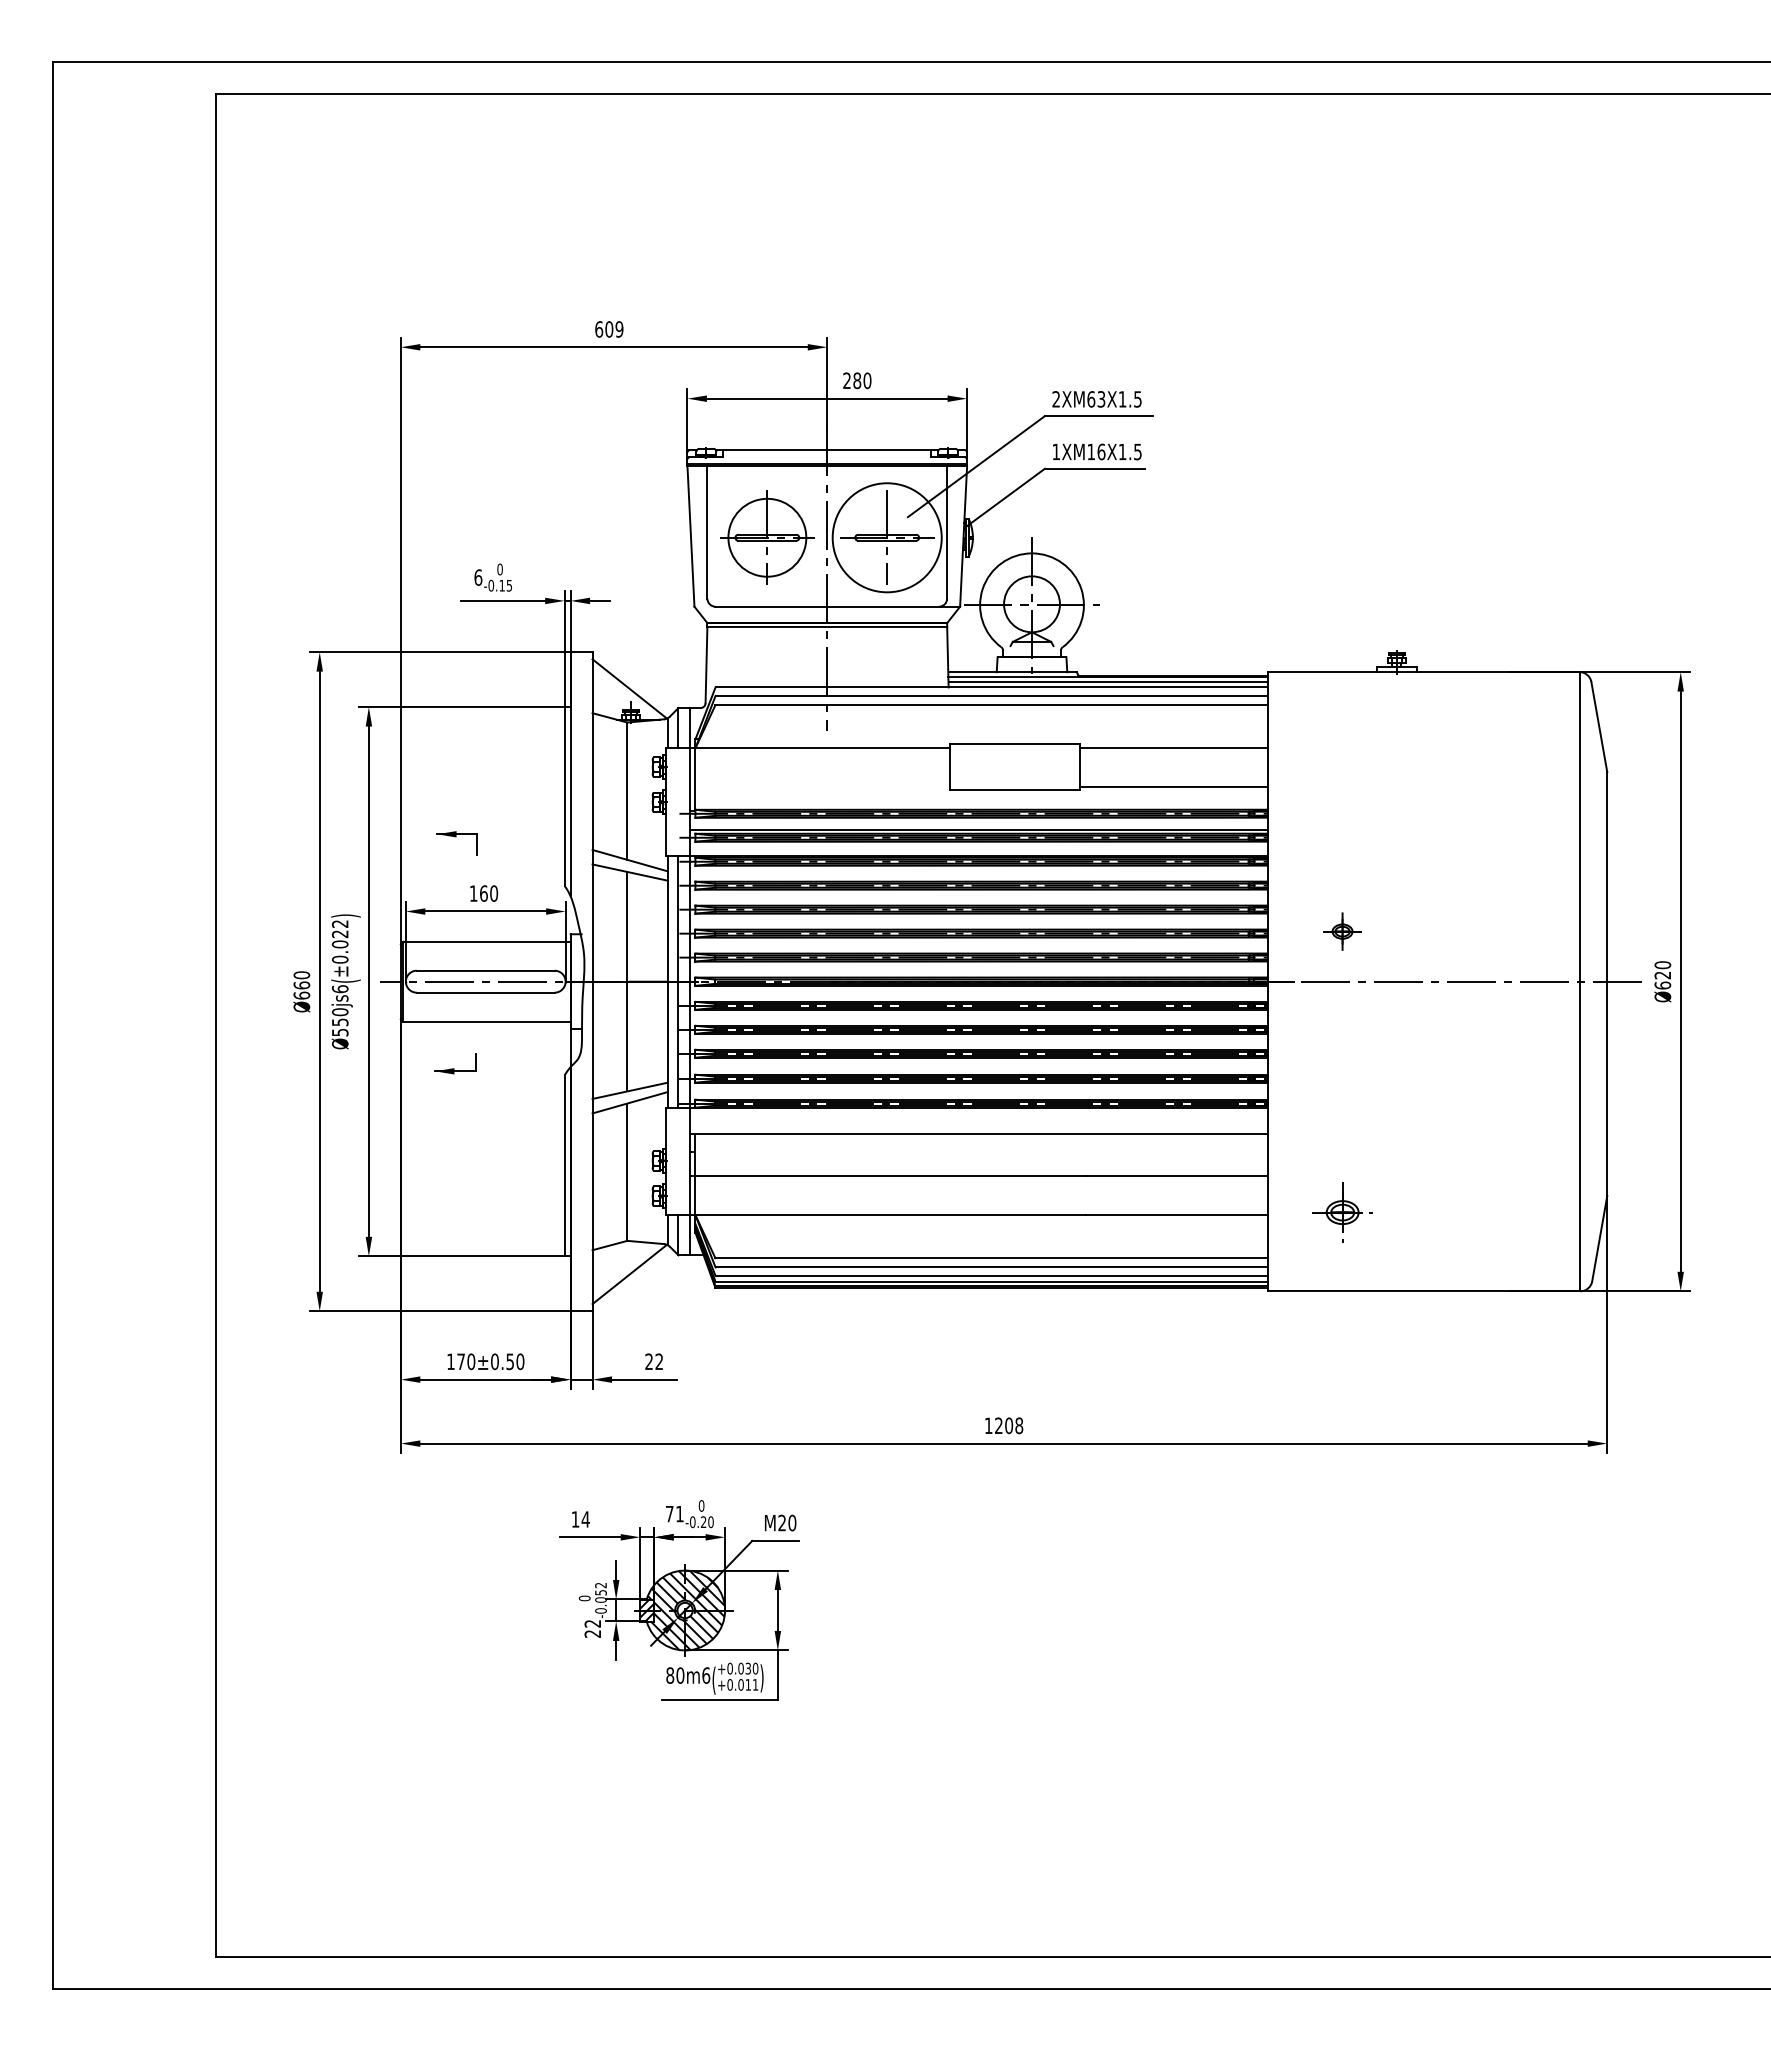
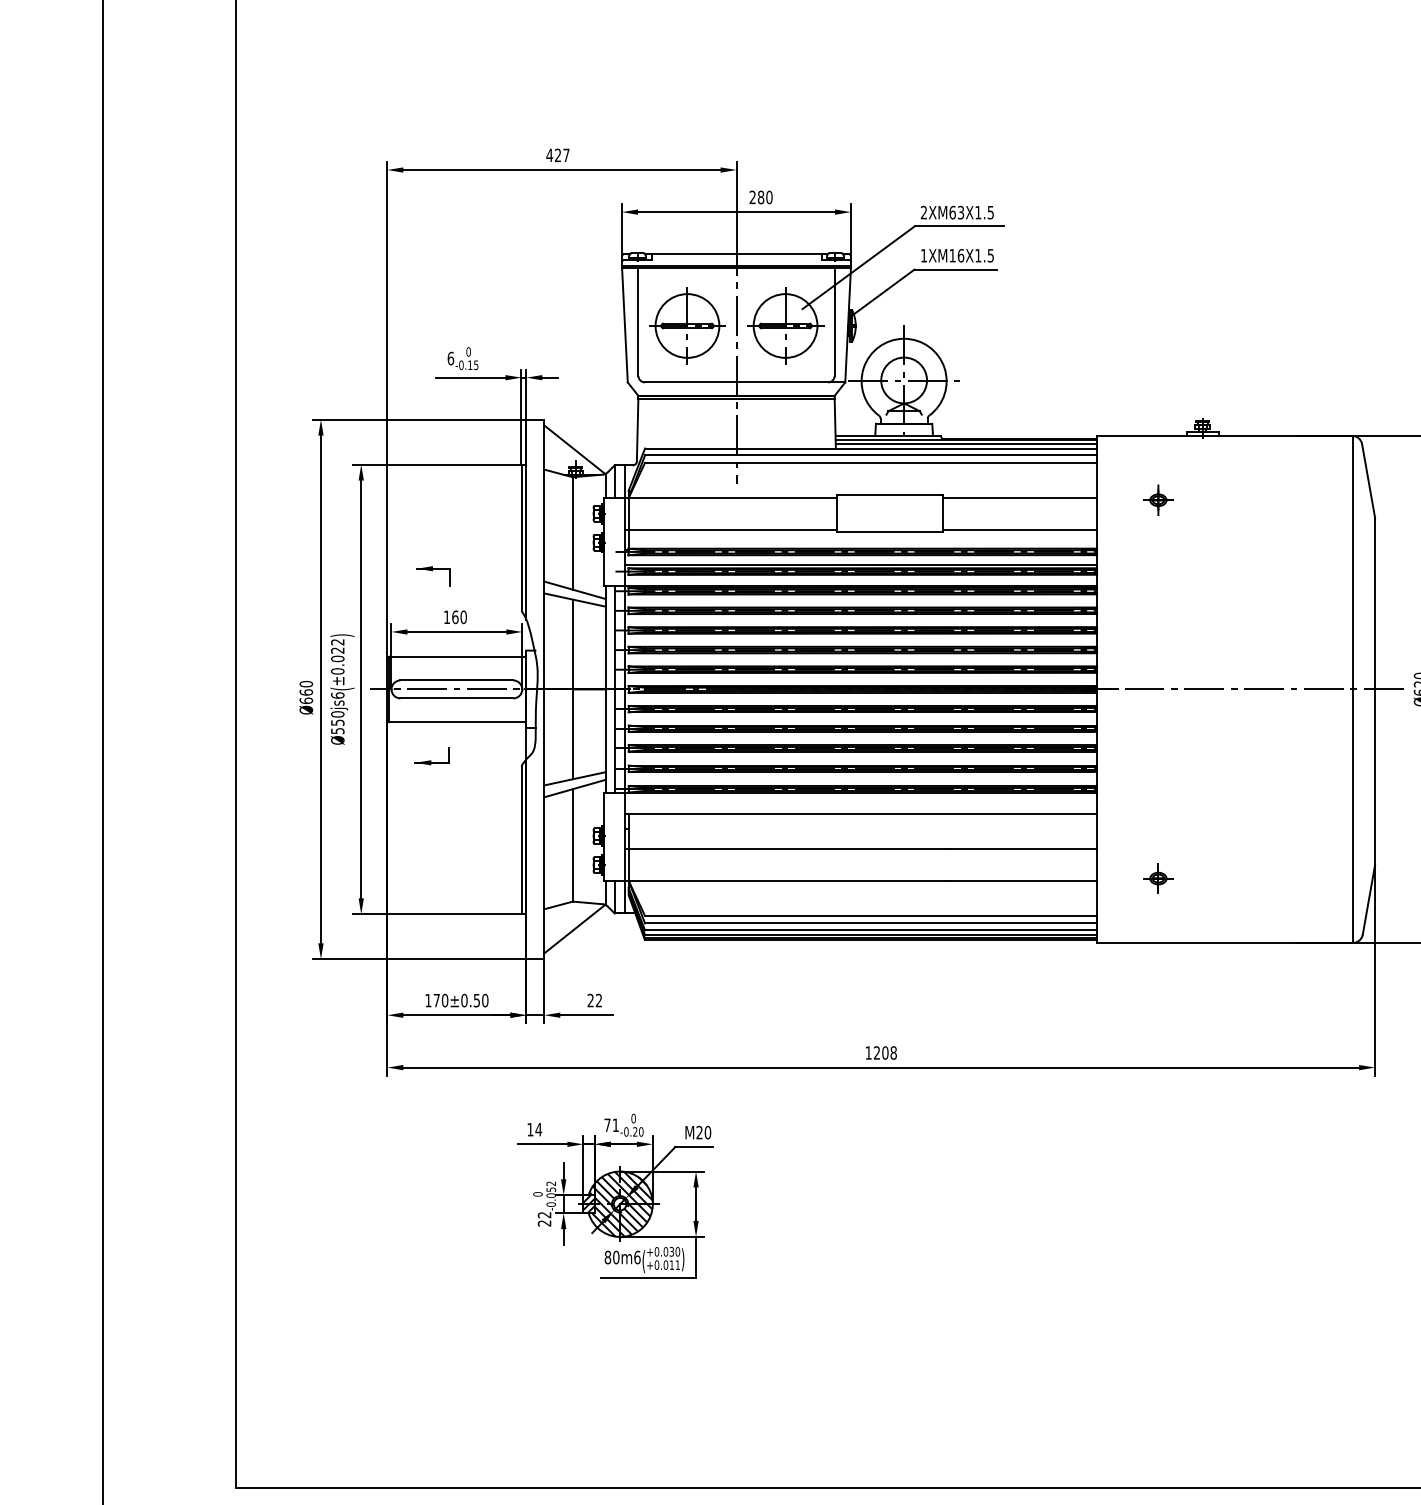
text: (608, 329) -> (557, 155), 609 -> 427
circle: (887, 537) -> (785, 325), size x0.71
line: (820, 786) -> (730, 529), added
part: (1342, 931) -> (1158, 500), moved
part: (1342, 1212) -> (1158, 878), size x0.62

